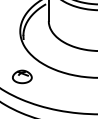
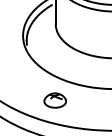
part: (22, 76) -> (55, 100), moved

